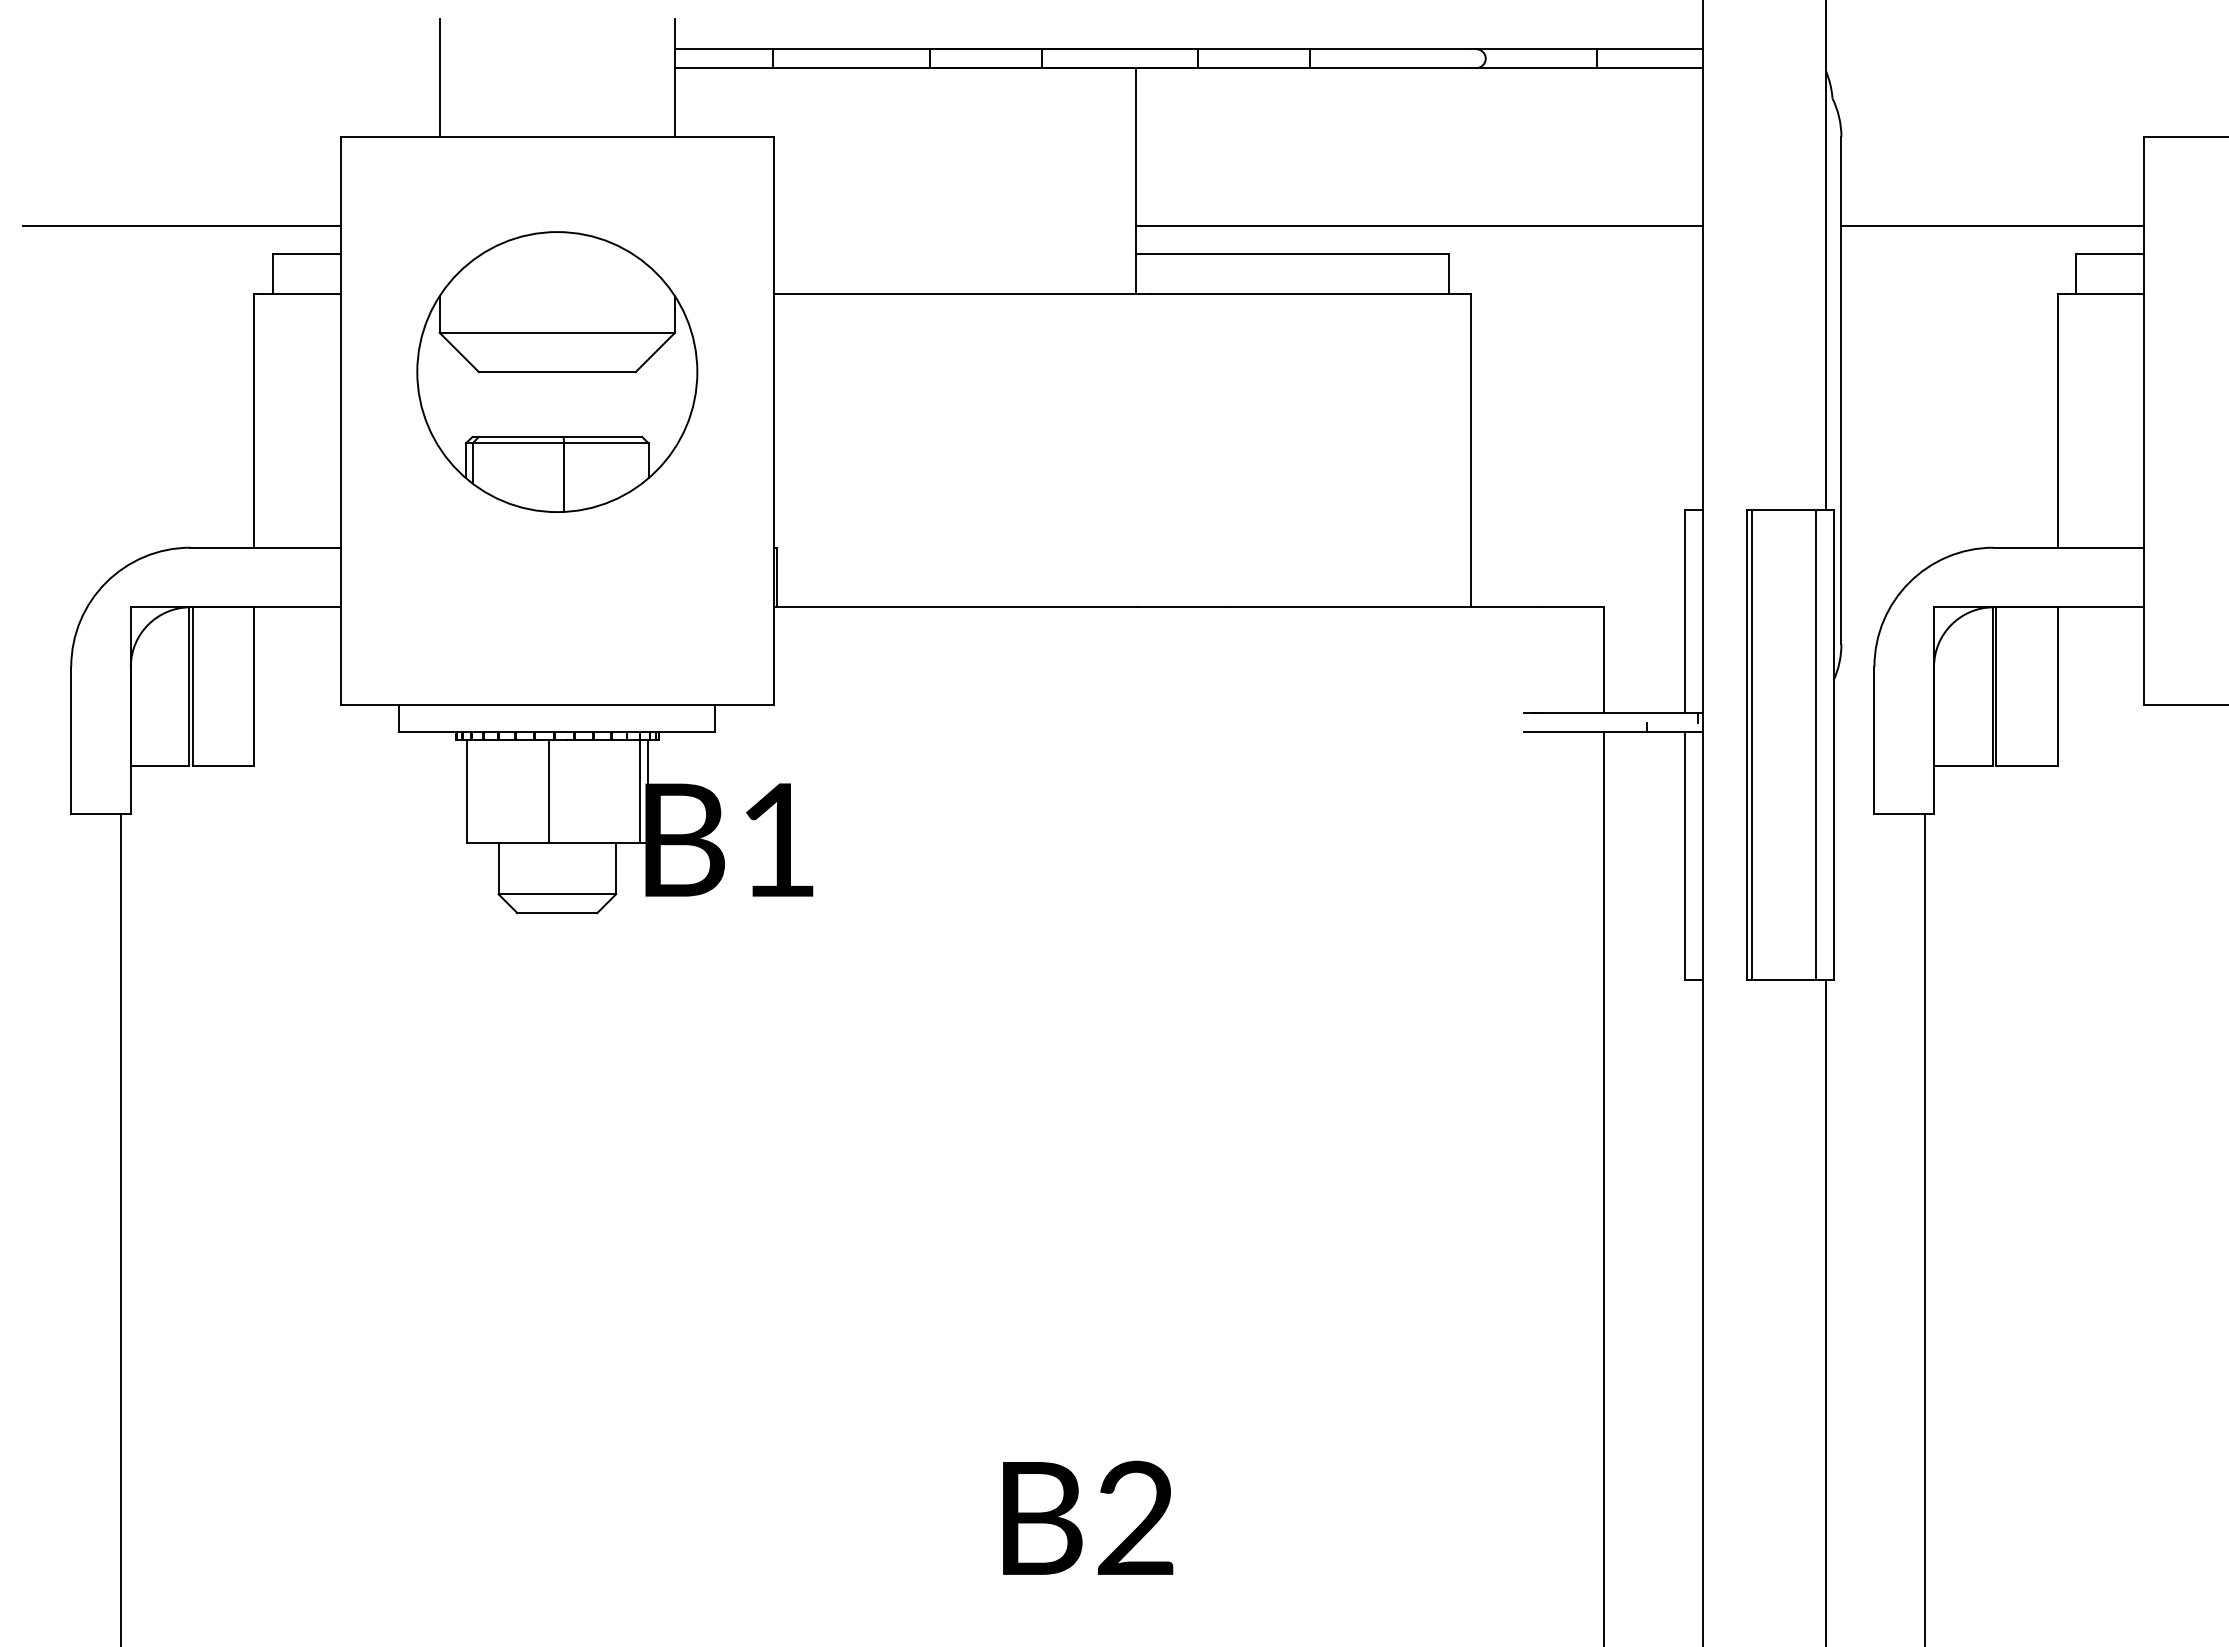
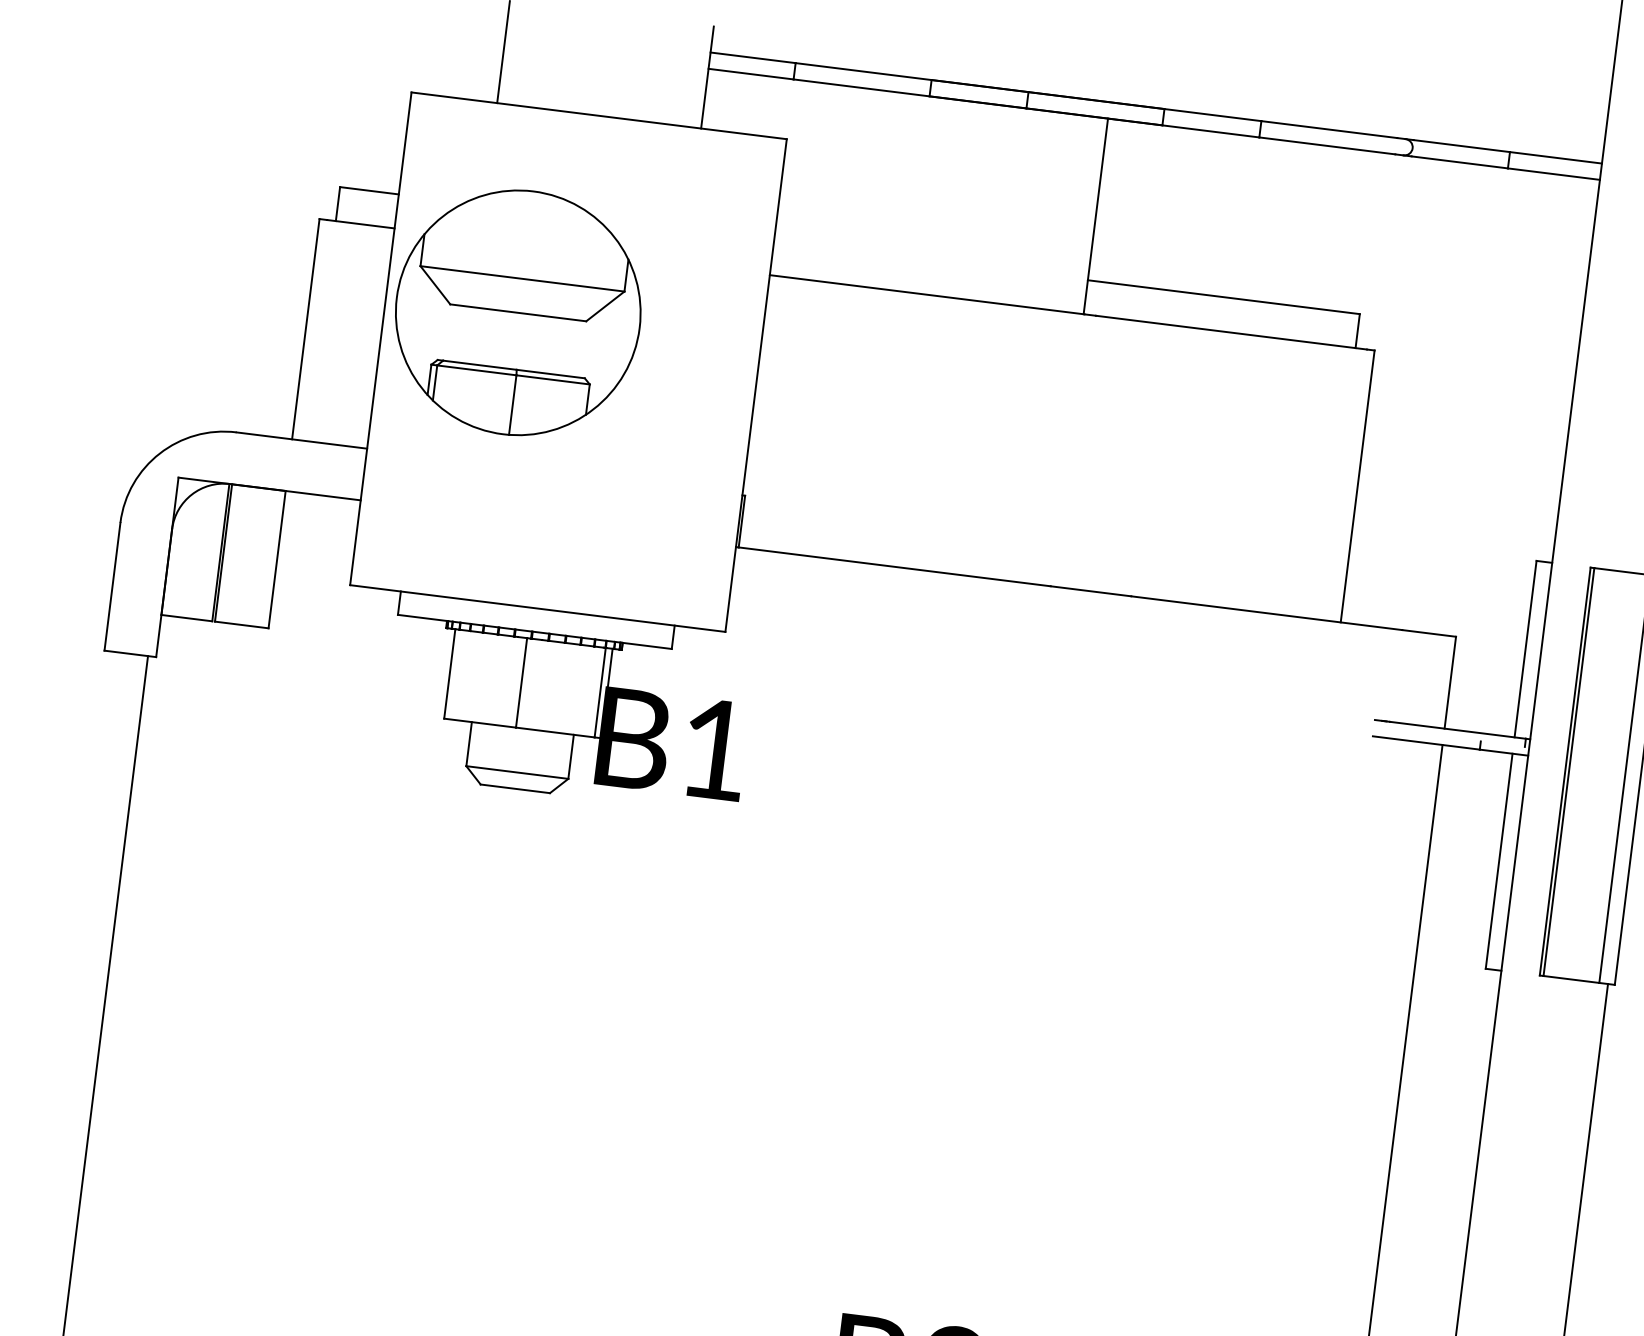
line: (181, 226) -> (263, 152), removed
line: (1418, 226) -> (1336, 286), removed
part: (557, 371) -> (518, 312), moved

